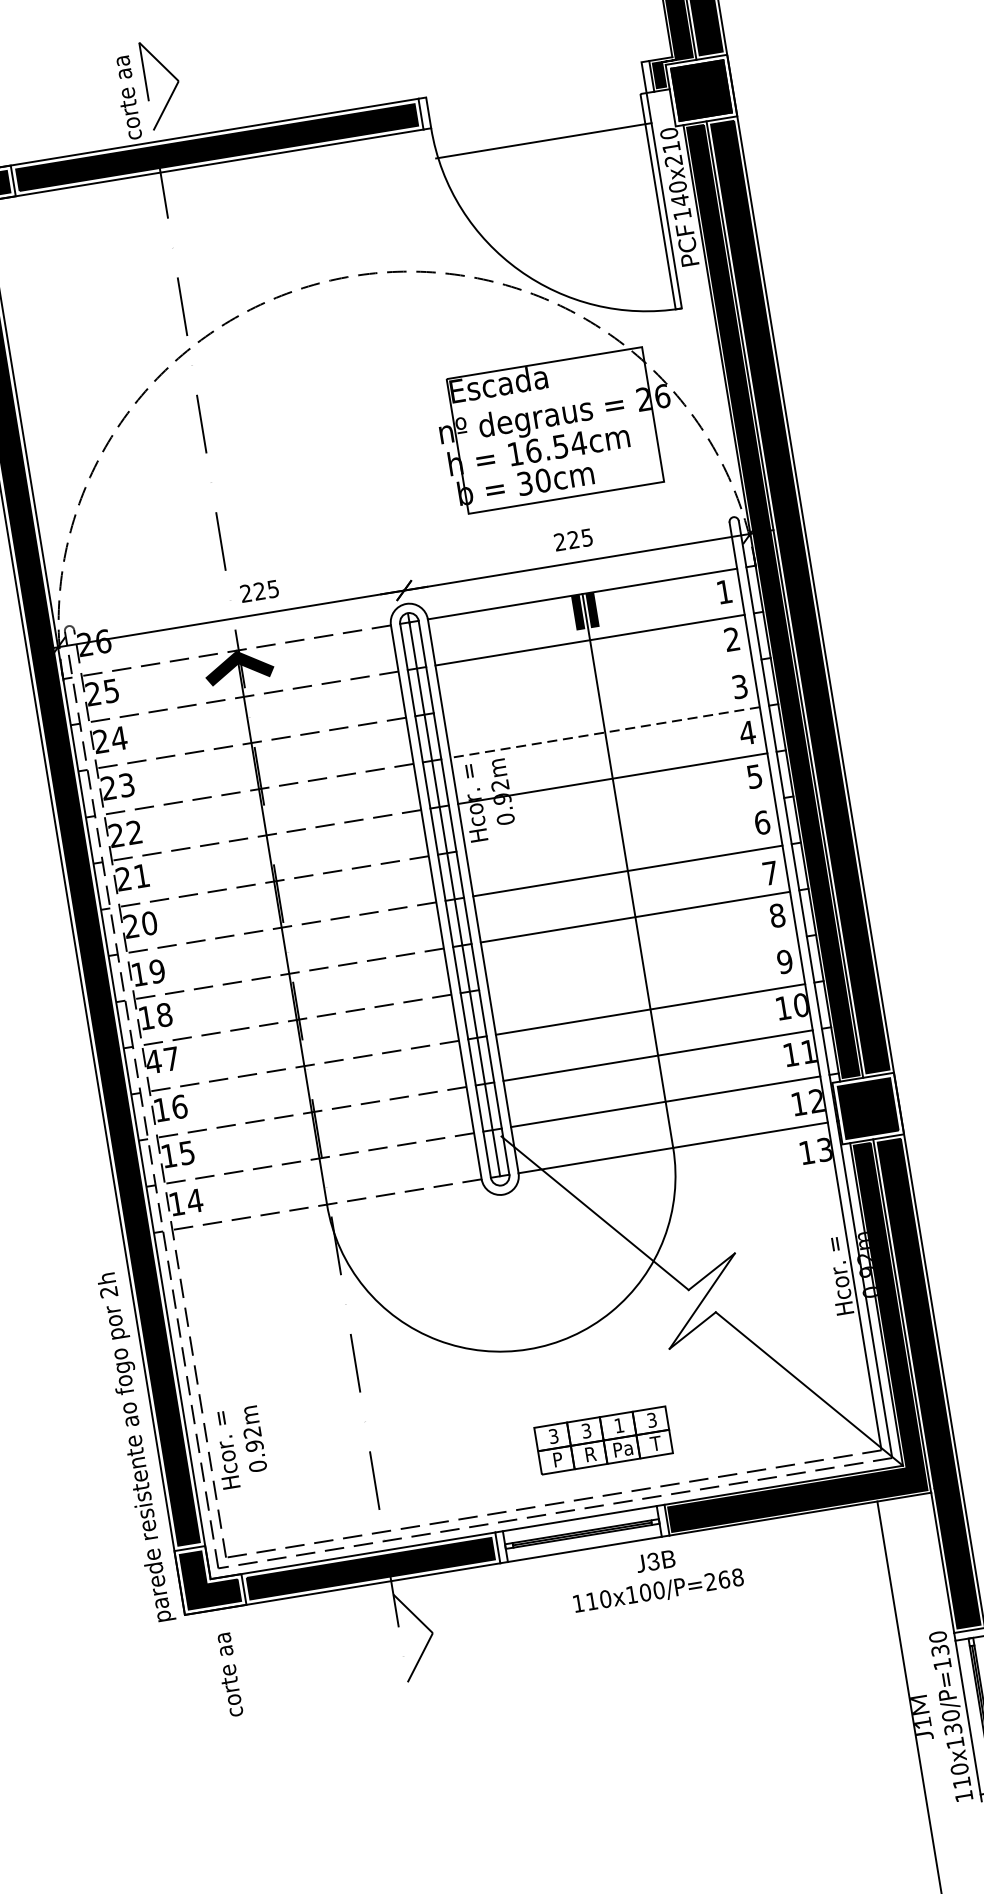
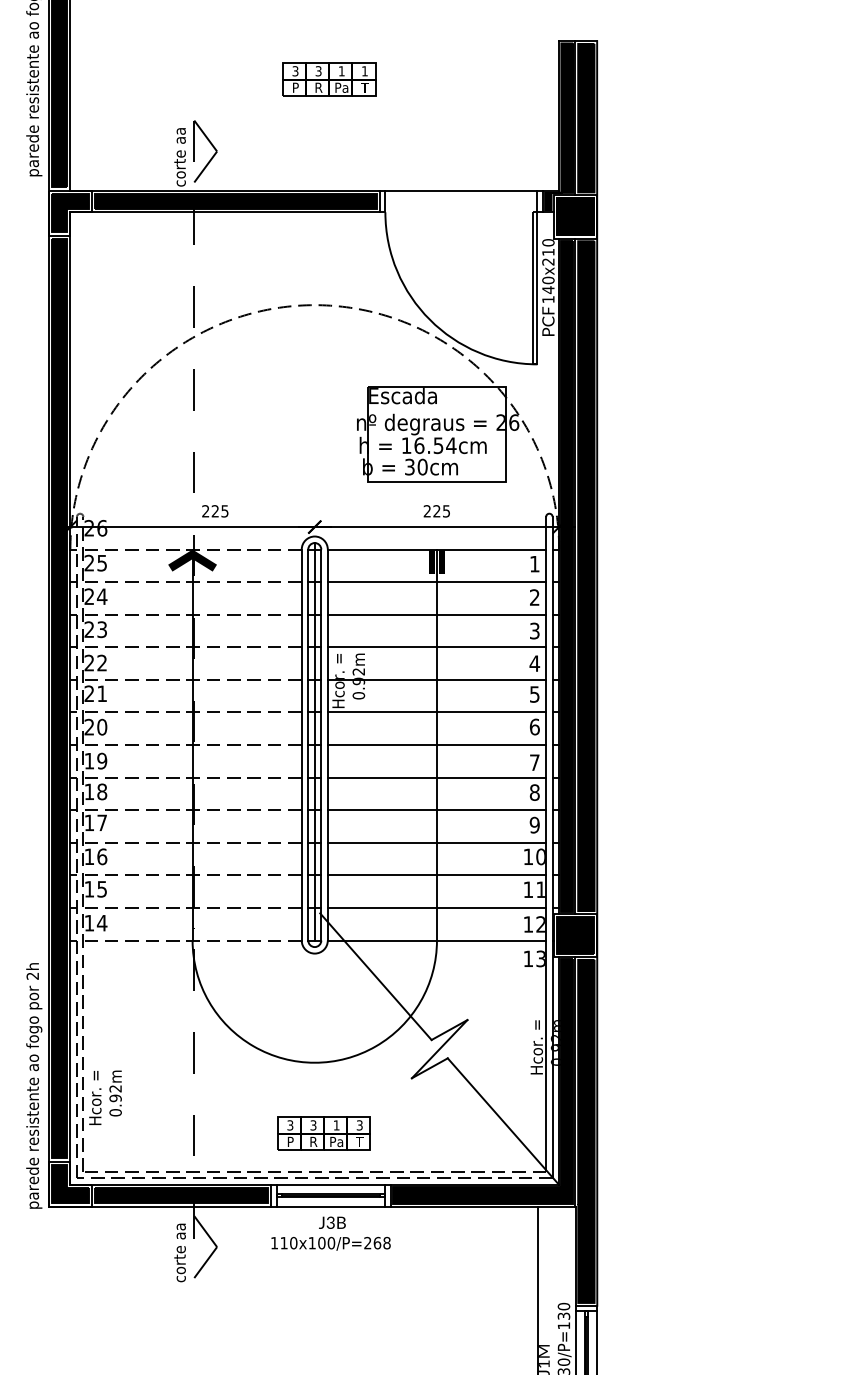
line: (543, 140) -> (461, 190), moved
line: (596, 686) -> (436, 614), added
line: (604, 732) -> (436, 647), dashed -> solid
line: (619, 824) -> (436, 712), added
line: (642, 963) -> (436, 810), added
text: (153, 1061) -> (89, 822), 47 -> 17
part: (602, 1440) -> (323, 1133), moved
text: (655, 1576) -> (330, 1233), moved
text: (227, 1674) -> (179, 1252), moved

